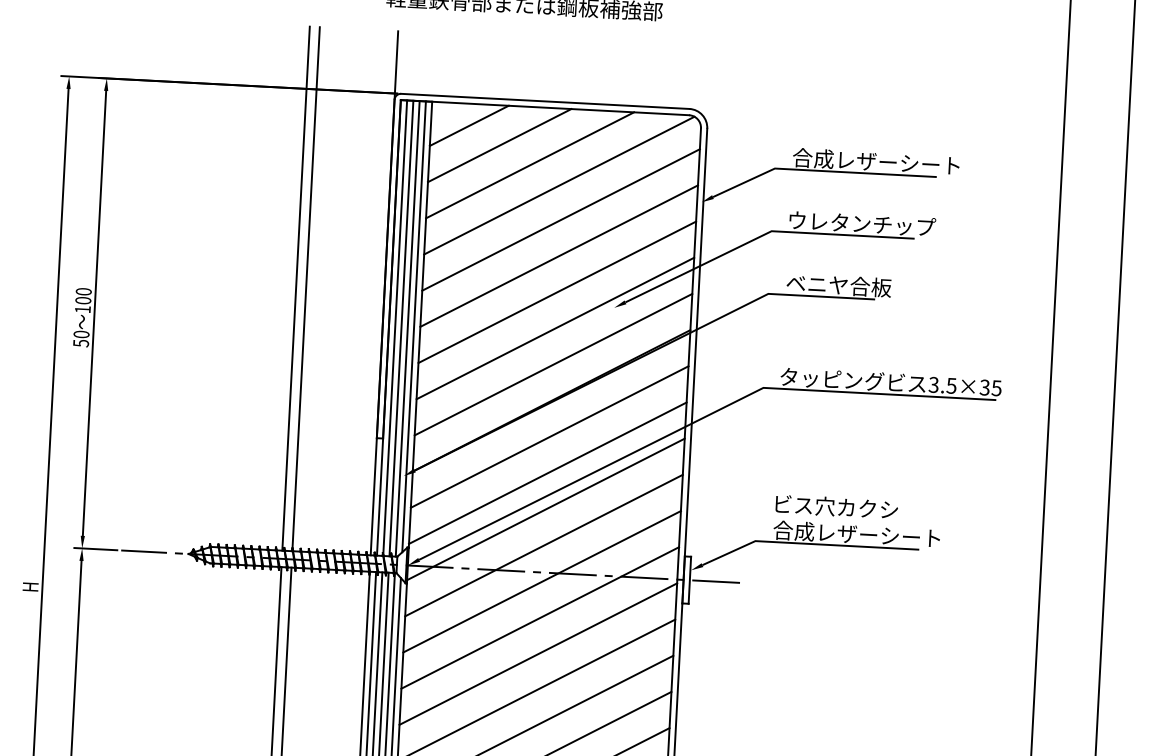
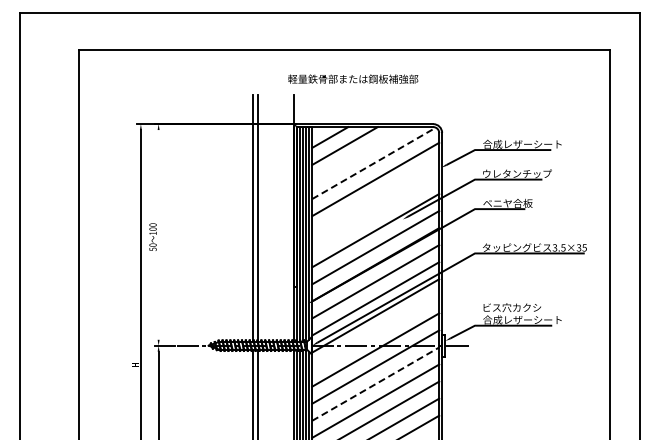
line: (529, 165) -> (359, 154), removed
line: (560, 185) -> (374, 163), solid -> dashed
line: (558, 256) -> (375, 196), removed
line: (556, 292) -> (375, 213), removed
line: (94, 312) -> (158, 234), removed
line: (543, 544) -> (375, 332), removed
line: (540, 652) -> (376, 383), solid -> dashed

